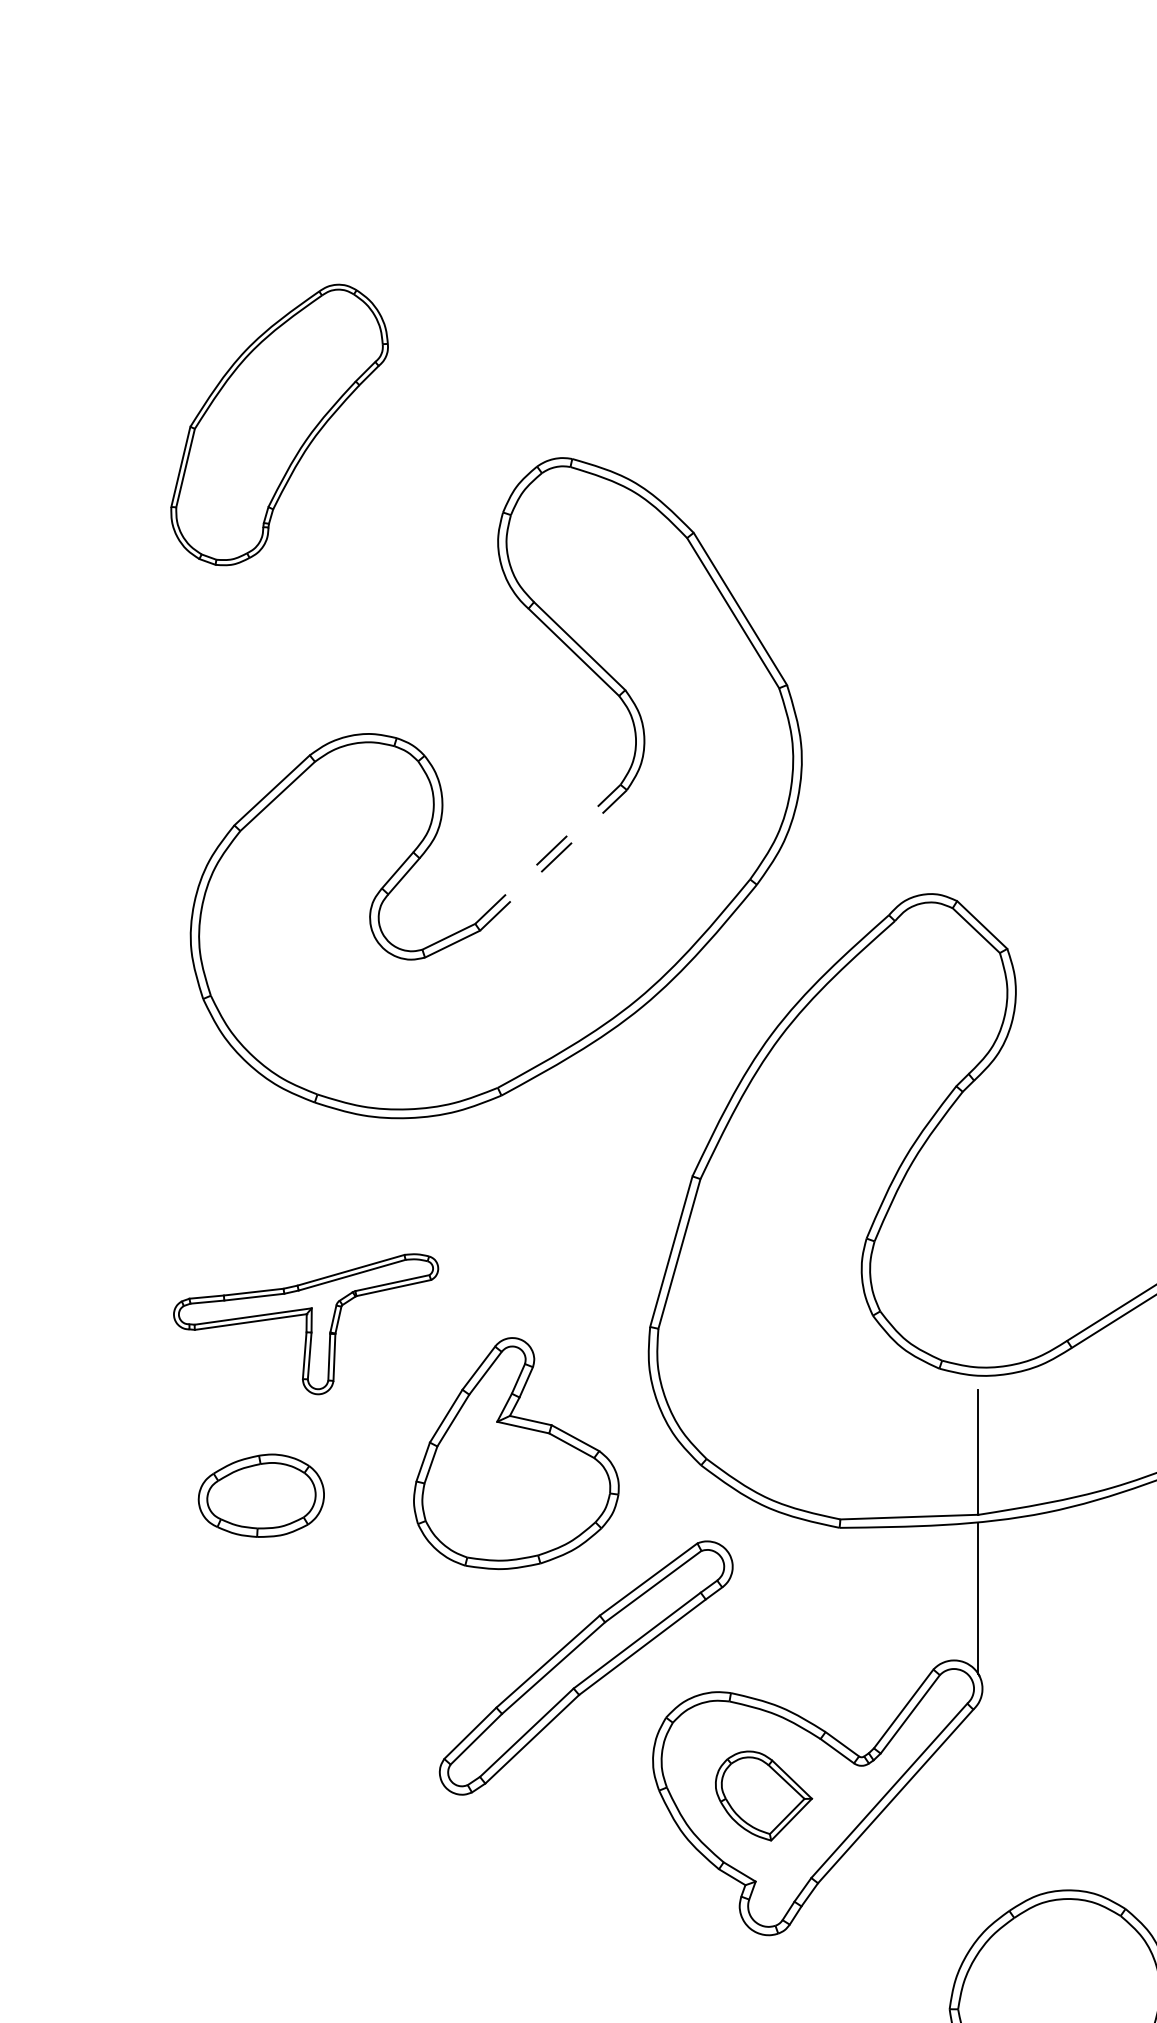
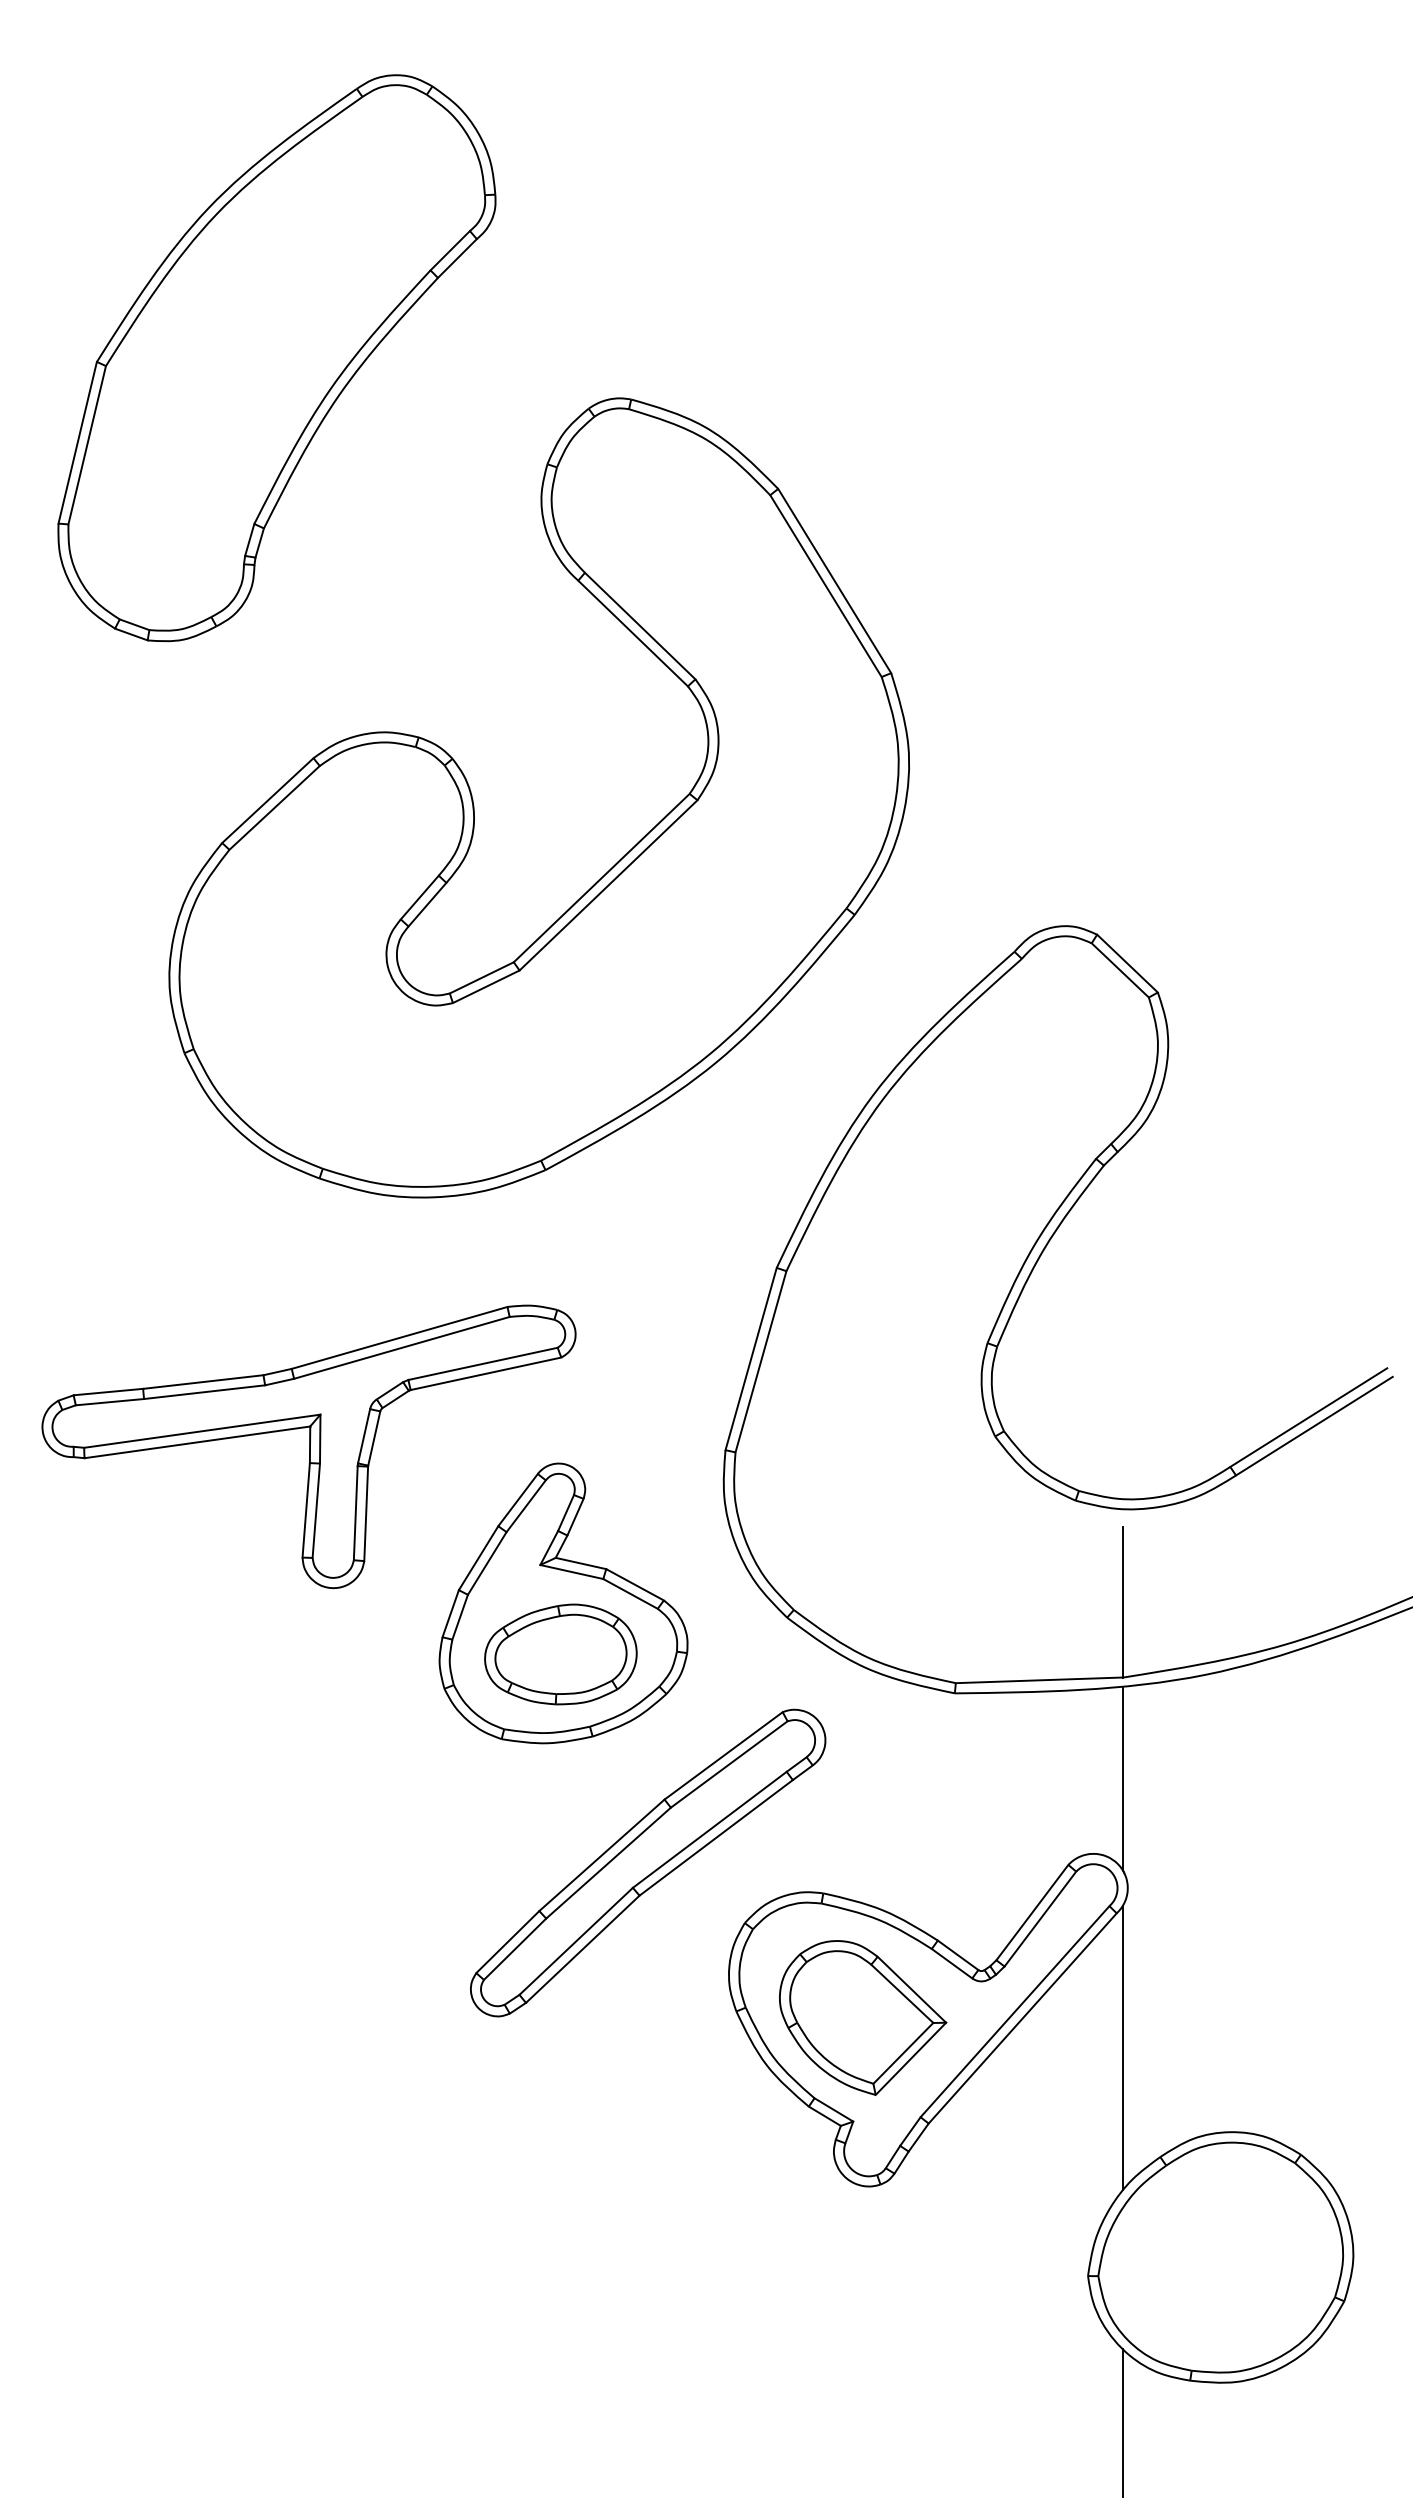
part: (279, 425) -> (276, 358), size x1.67
line: (547, 854) -> (601, 878), dashed -> solid
line: (553, 860) -> (608, 885), dashed -> solid
part: (305, 1323) -> (308, 1446), size x1.67
part: (261, 1495) -> (560, 1654), moved
part: (764, 1795) -> (863, 2017), size x1.43
line: (978, 1820) -> (1122, 2047), added

